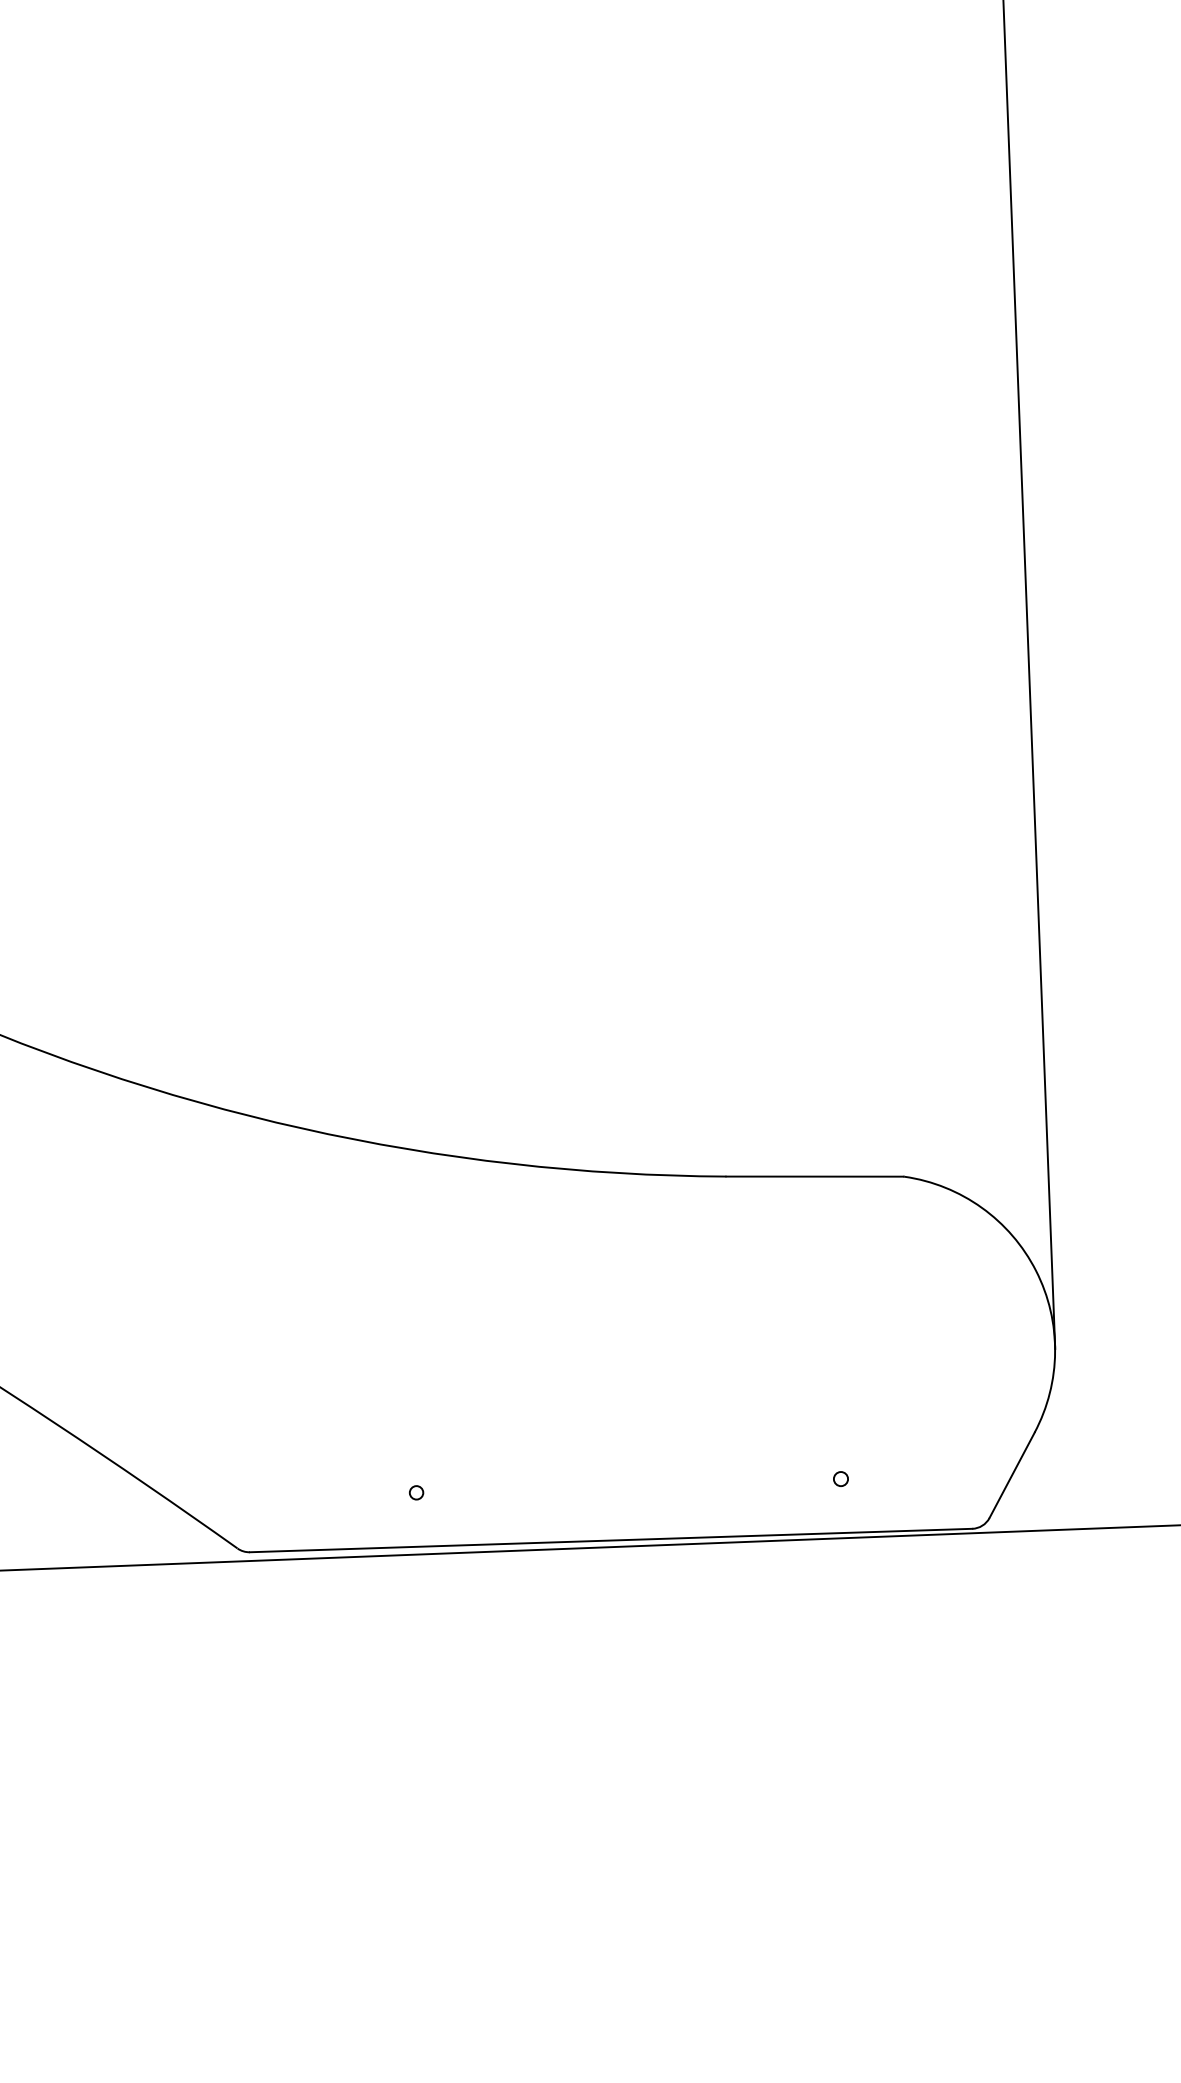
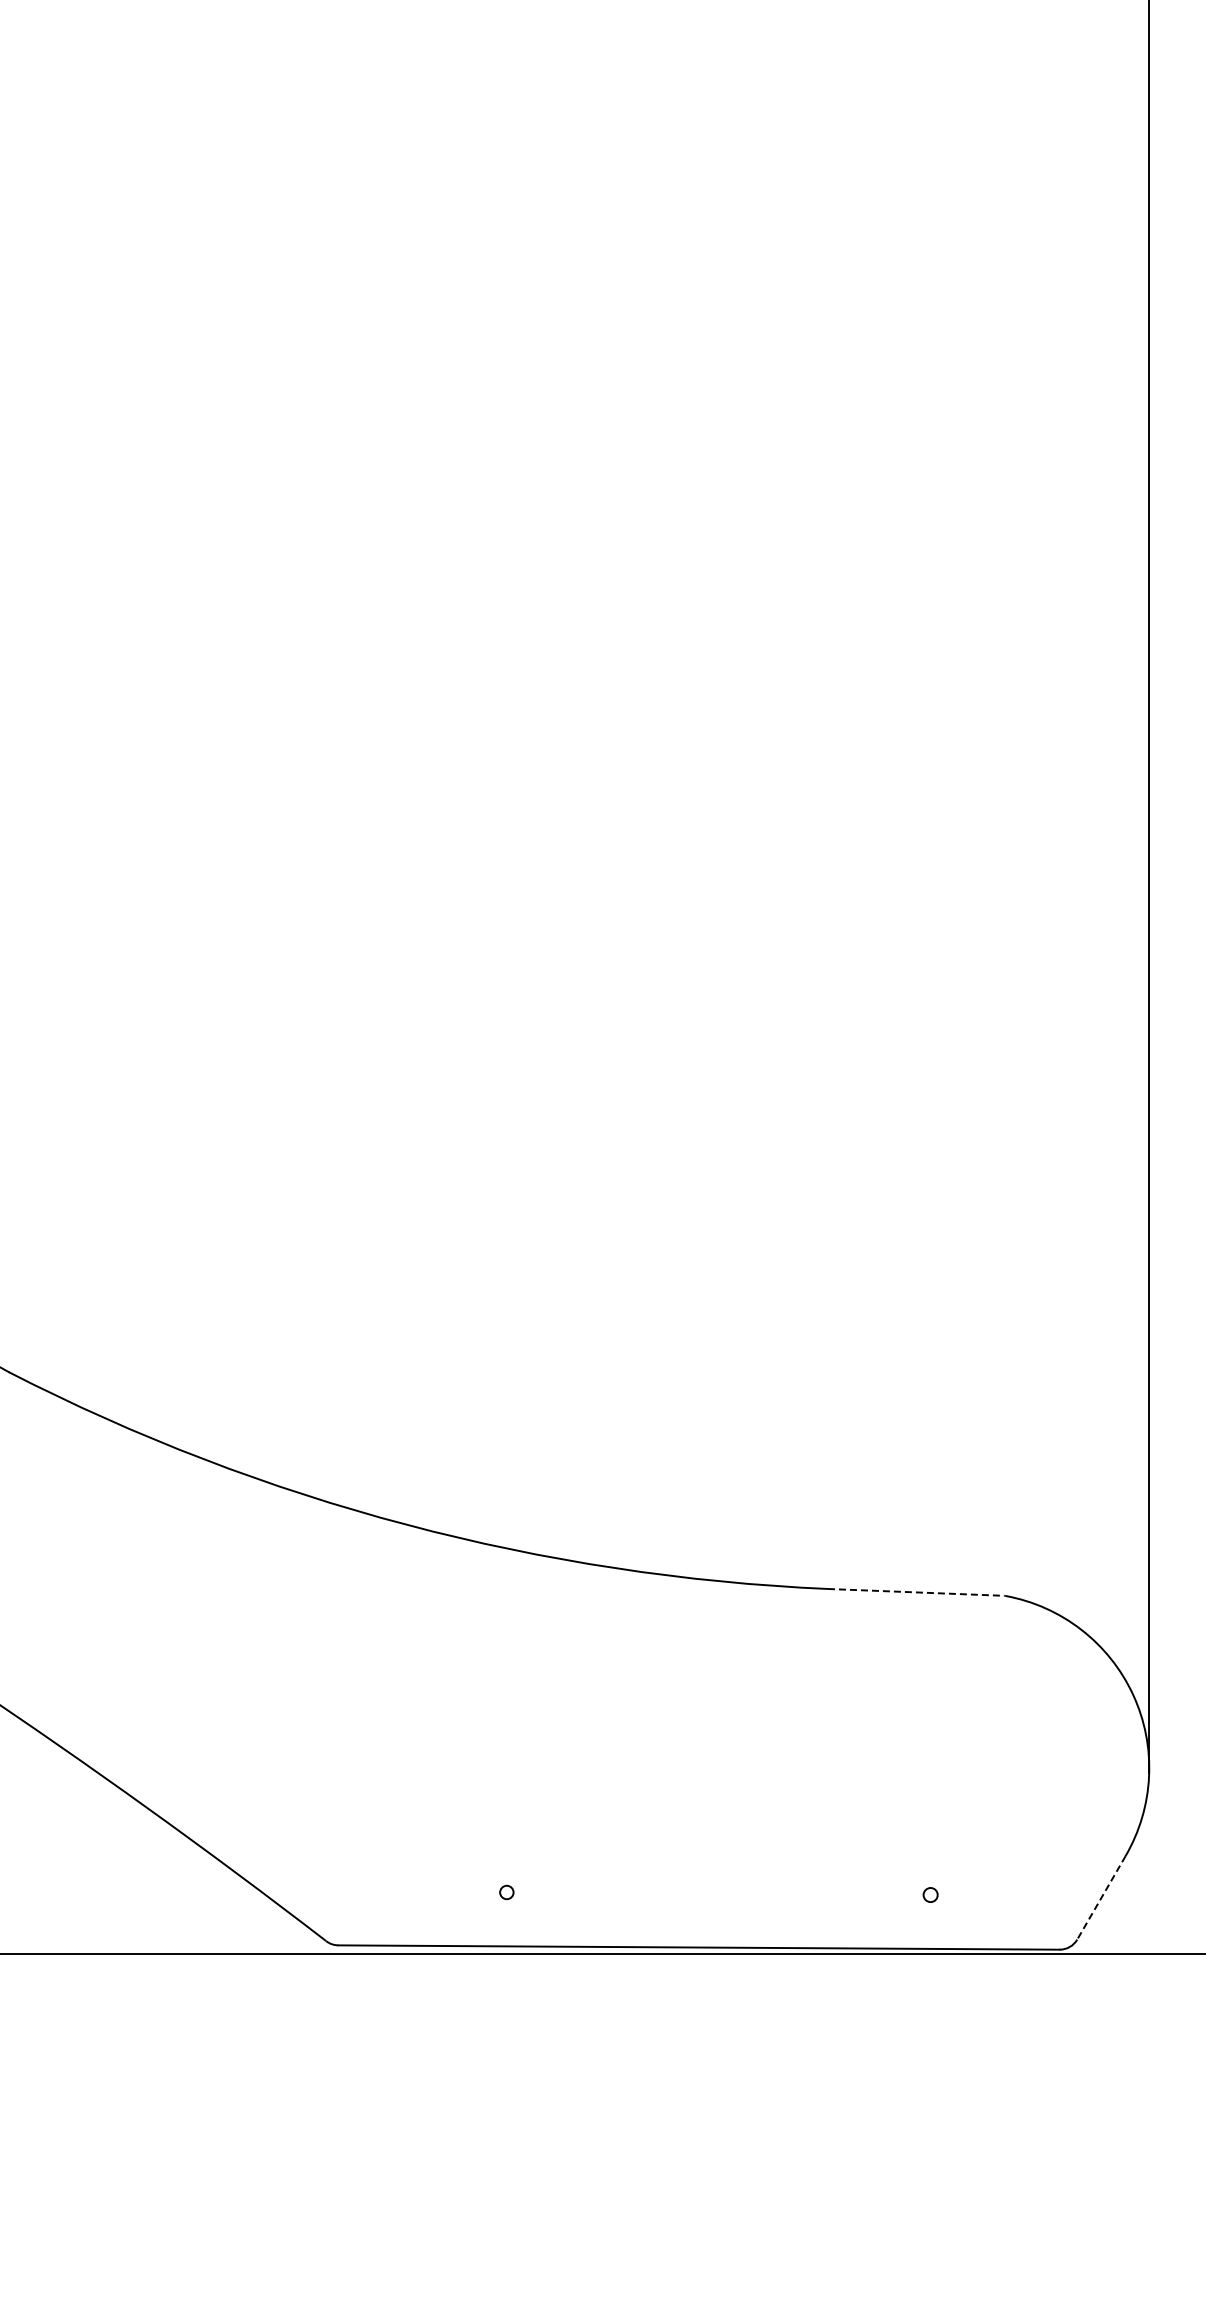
line: (815, 1176) -> (916, 1592), solid -> dashed
line: (1012, 1475) -> (1101, 1898), solid -> dashed

